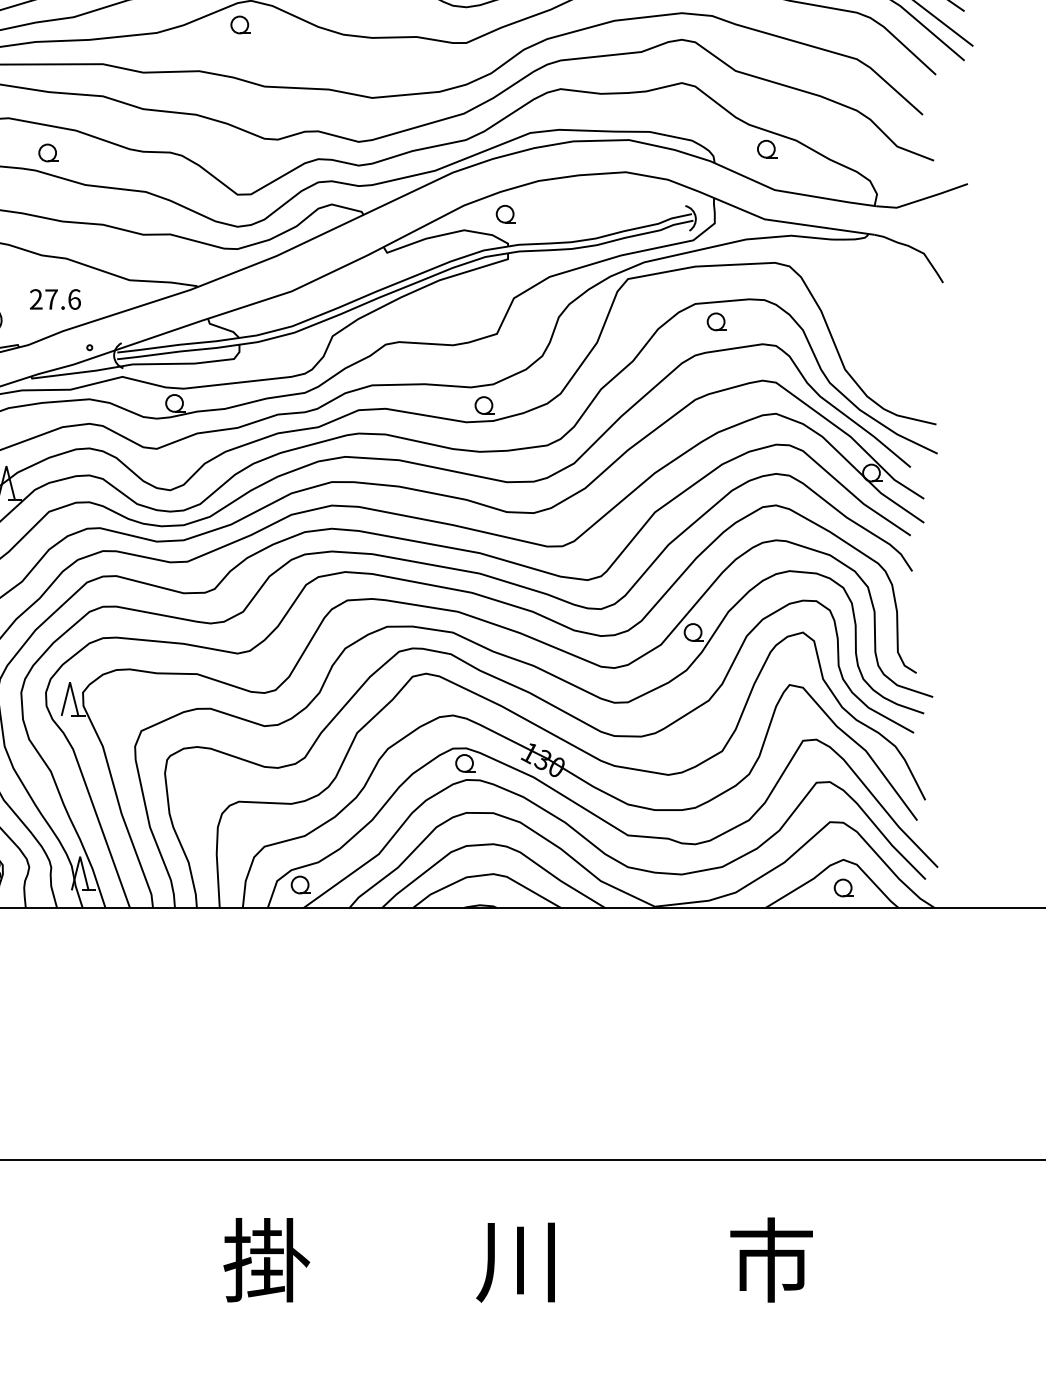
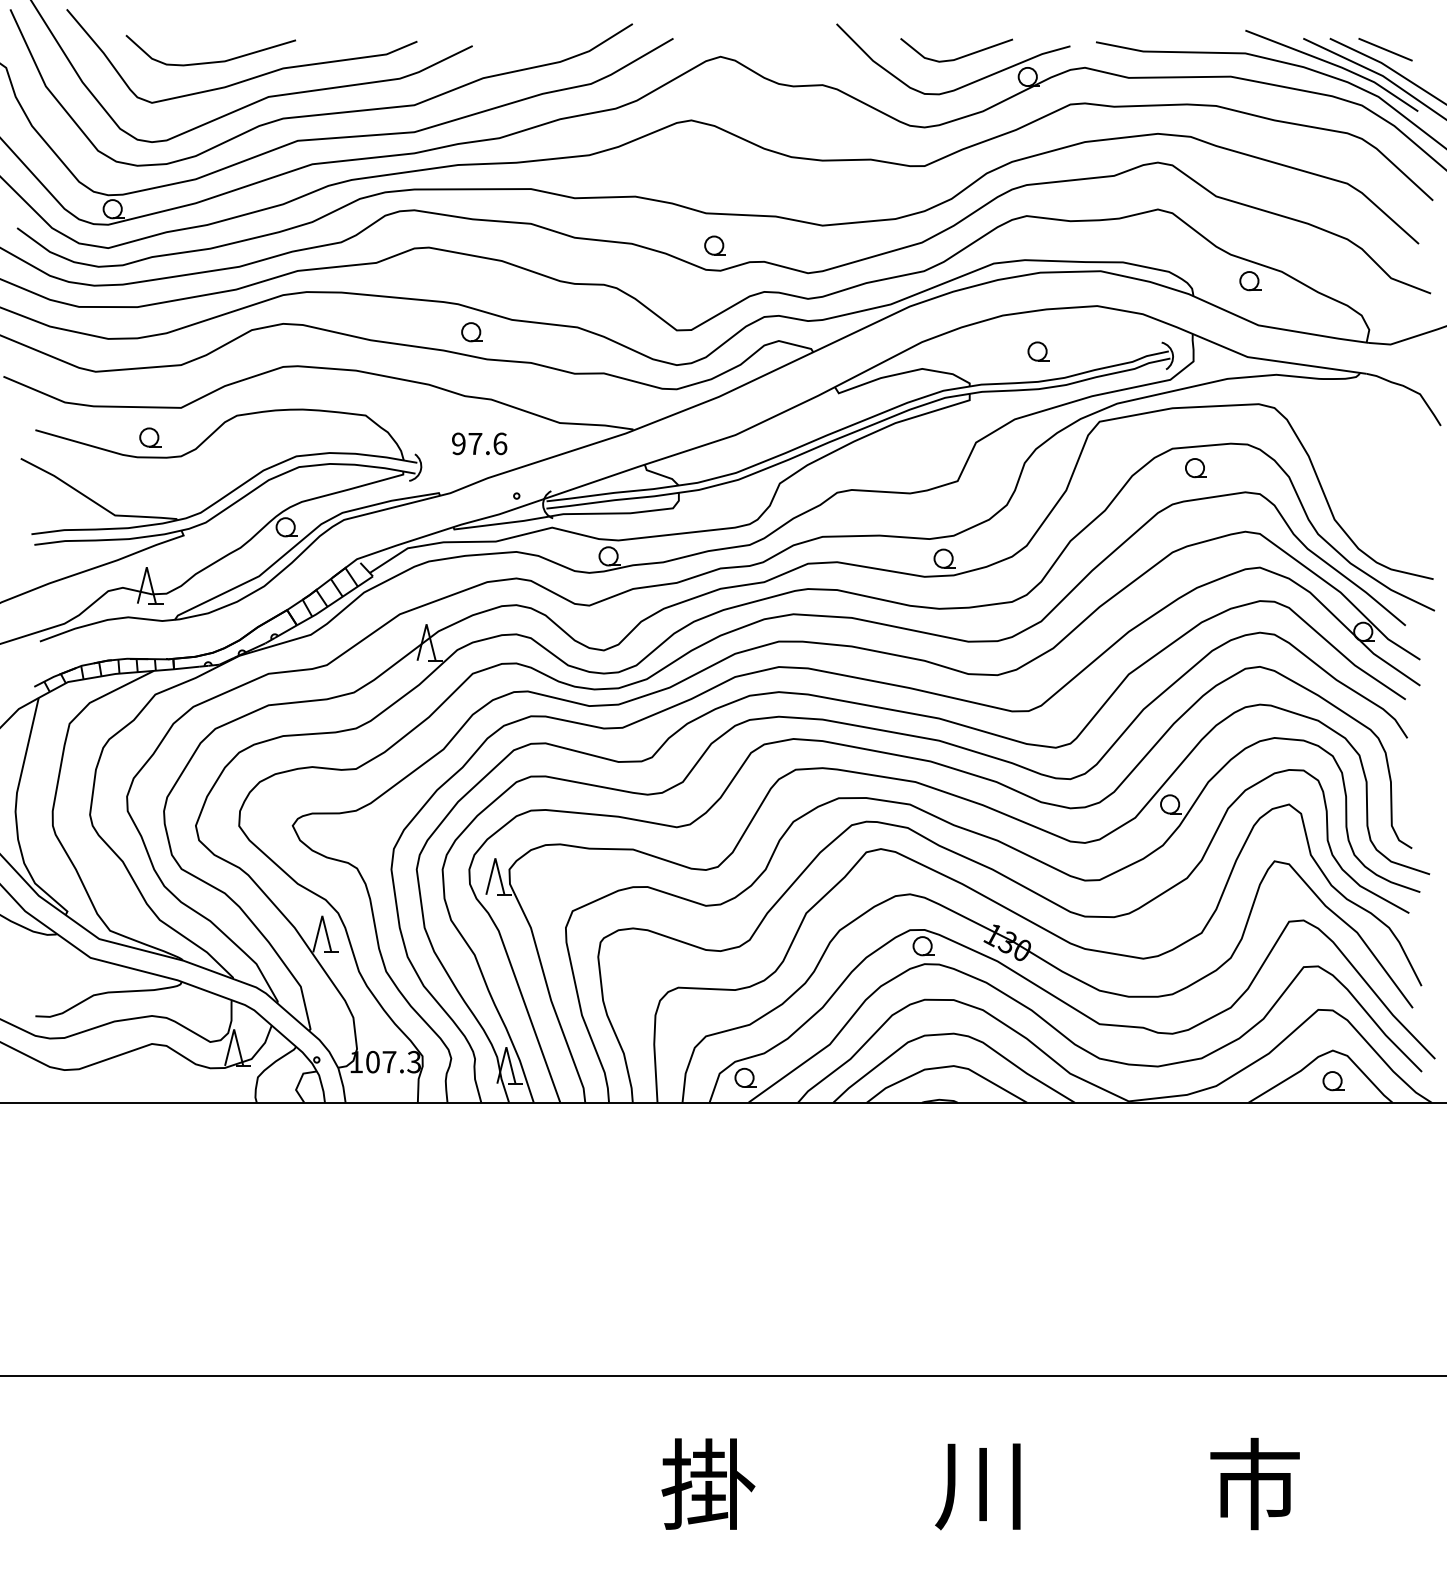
part: (240, 24) -> (714, 245), moved
part: (47, 153) -> (471, 332), moved
part: (506, 214) -> (1038, 351), moved
text: (35, 300) -> (458, 444), 27.6 -> 97.6

